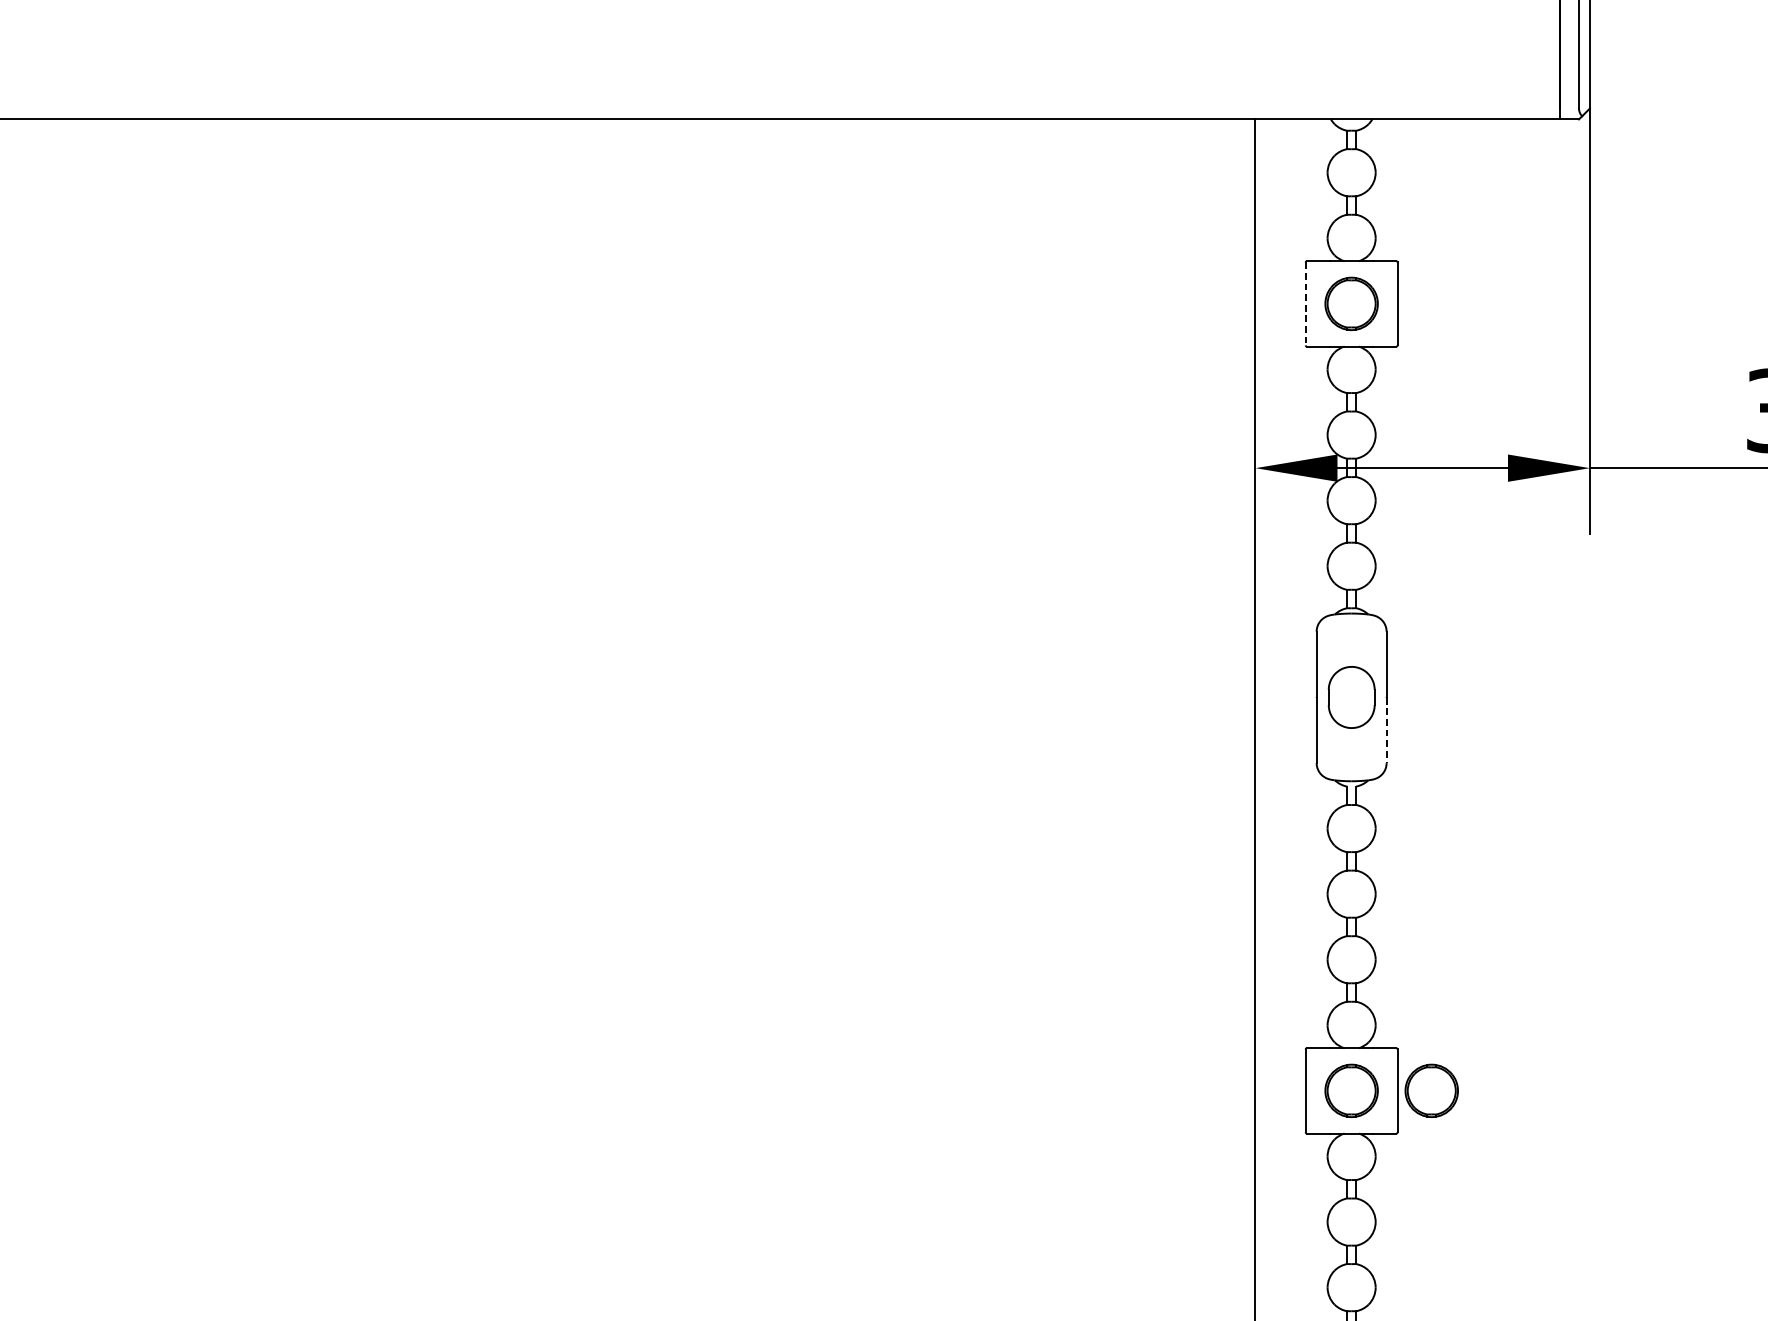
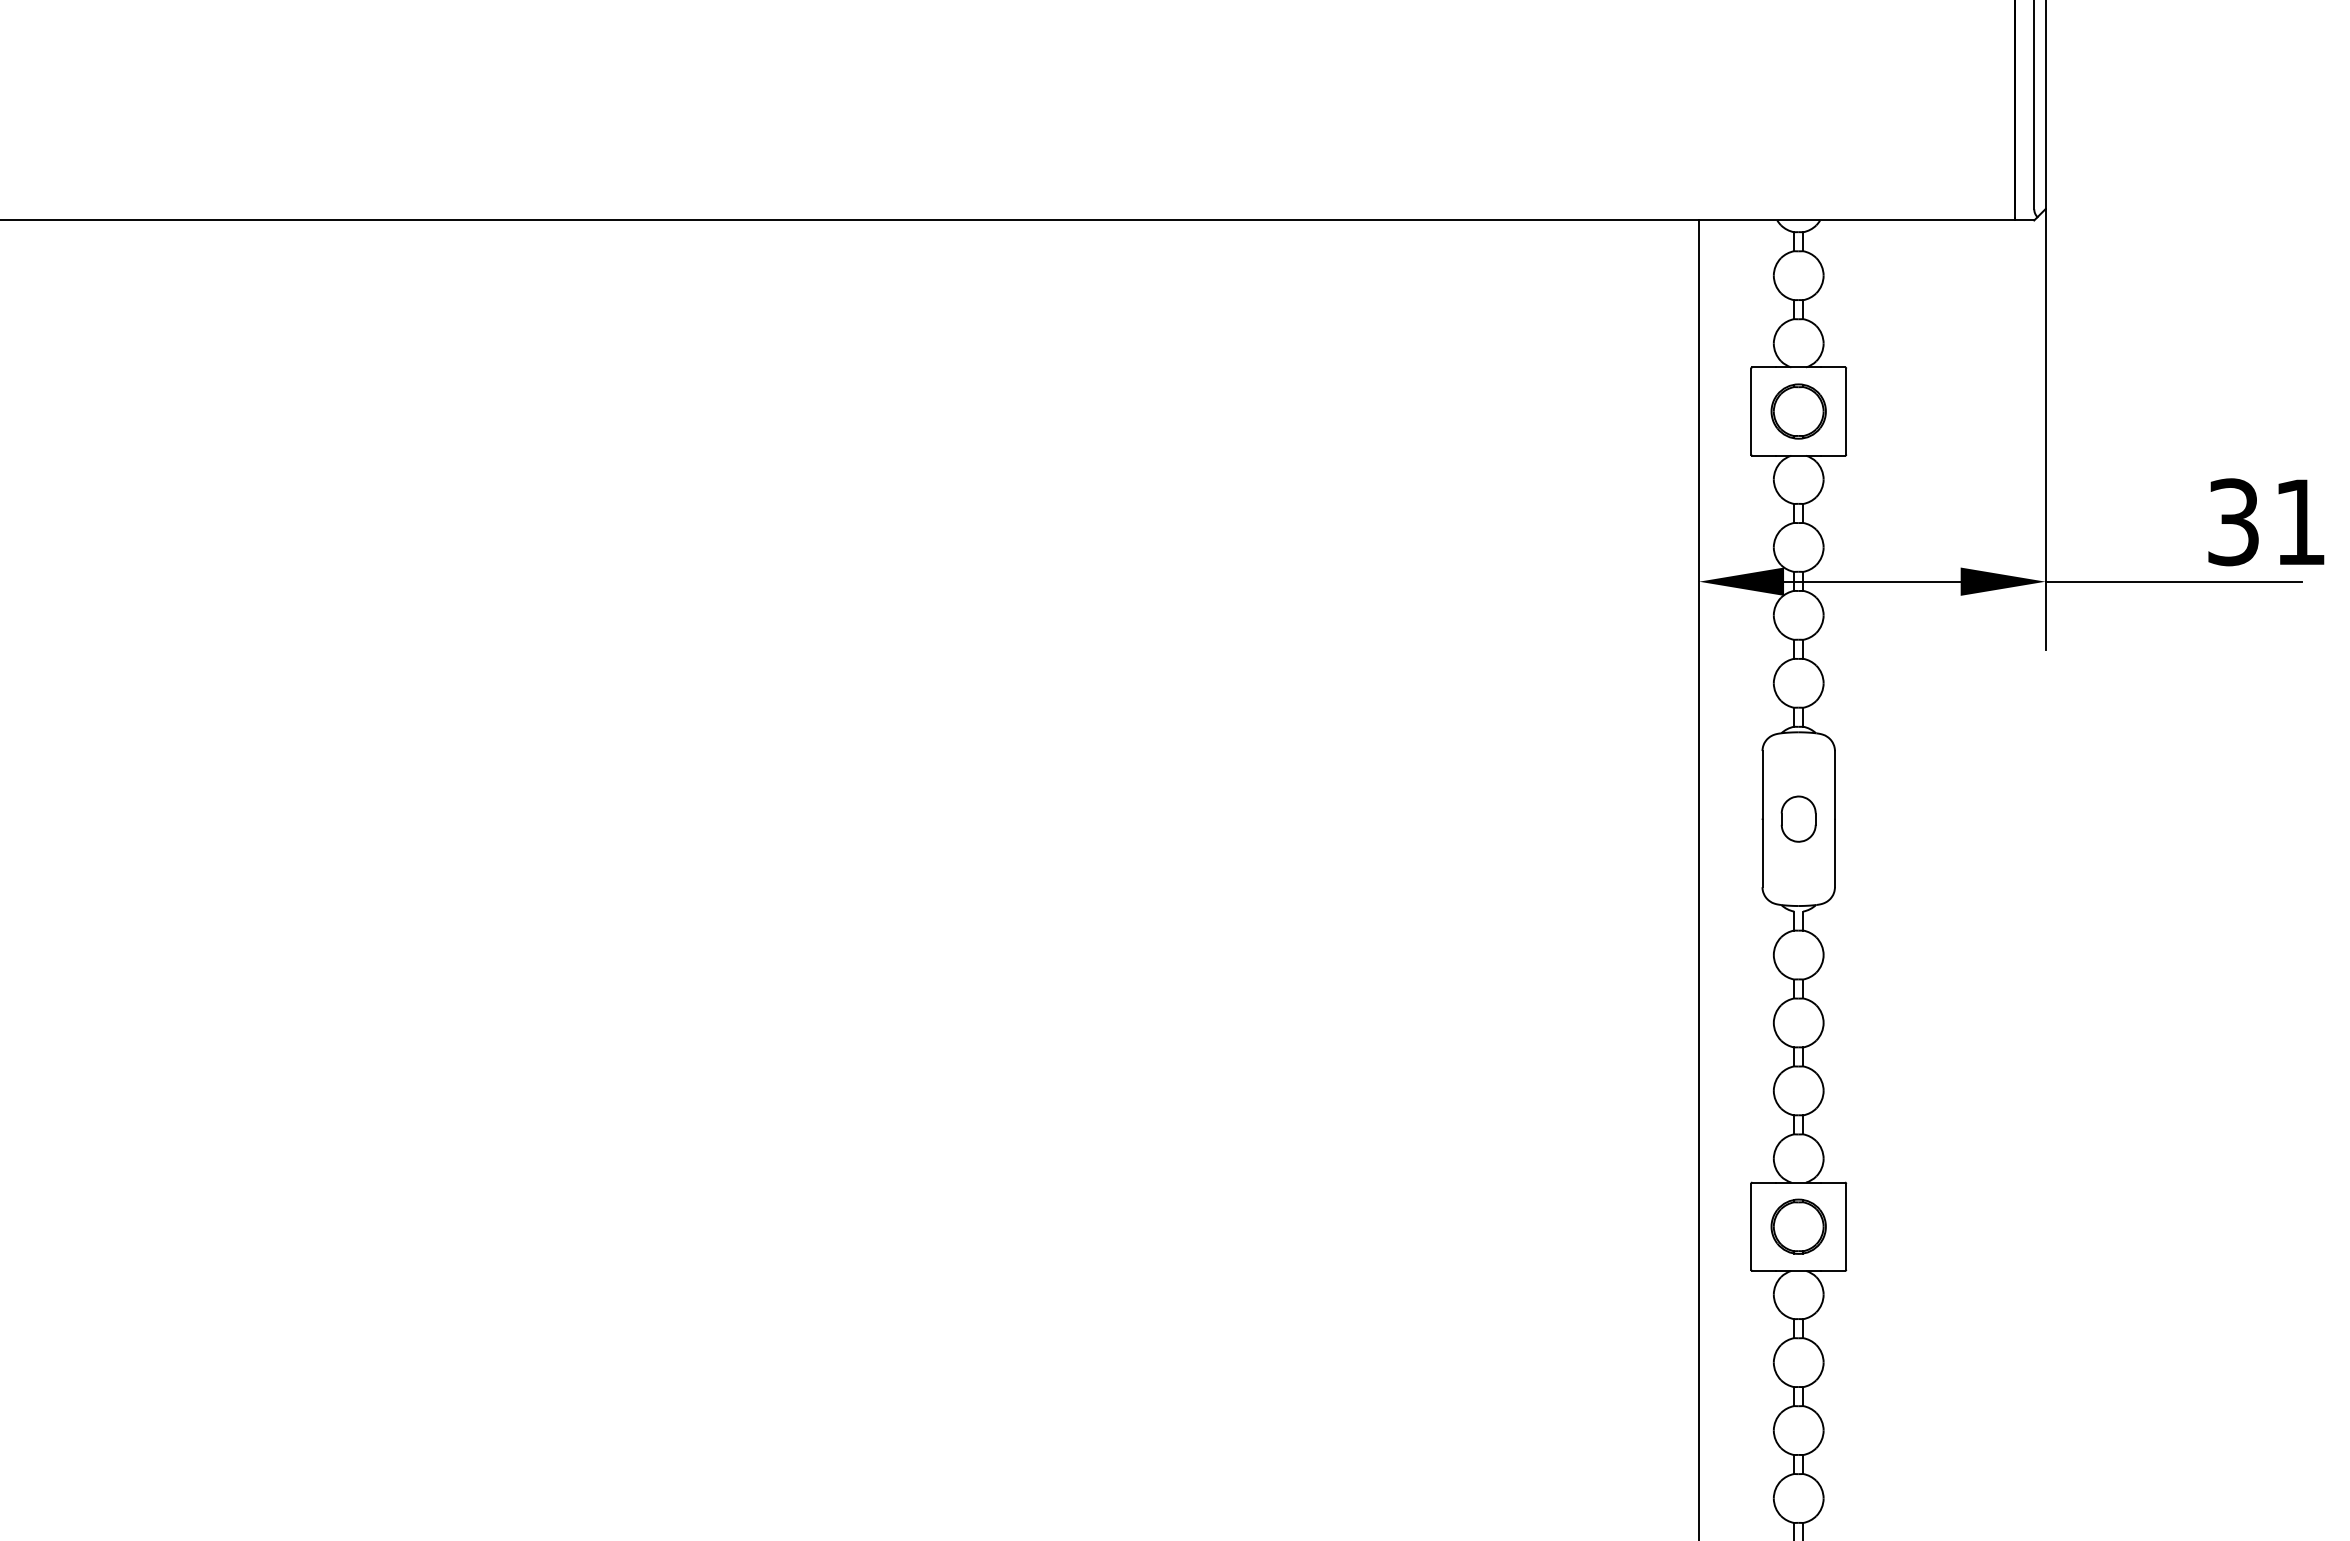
line: (1306, 304) -> (1751, 412), dashed -> solid
part: (1351, 696) -> (1798, 818), size x0.71
line: (1386, 730) -> (1834, 853), dashed -> solid
part: (1431, 1090) -> (1881, 1226), removed

